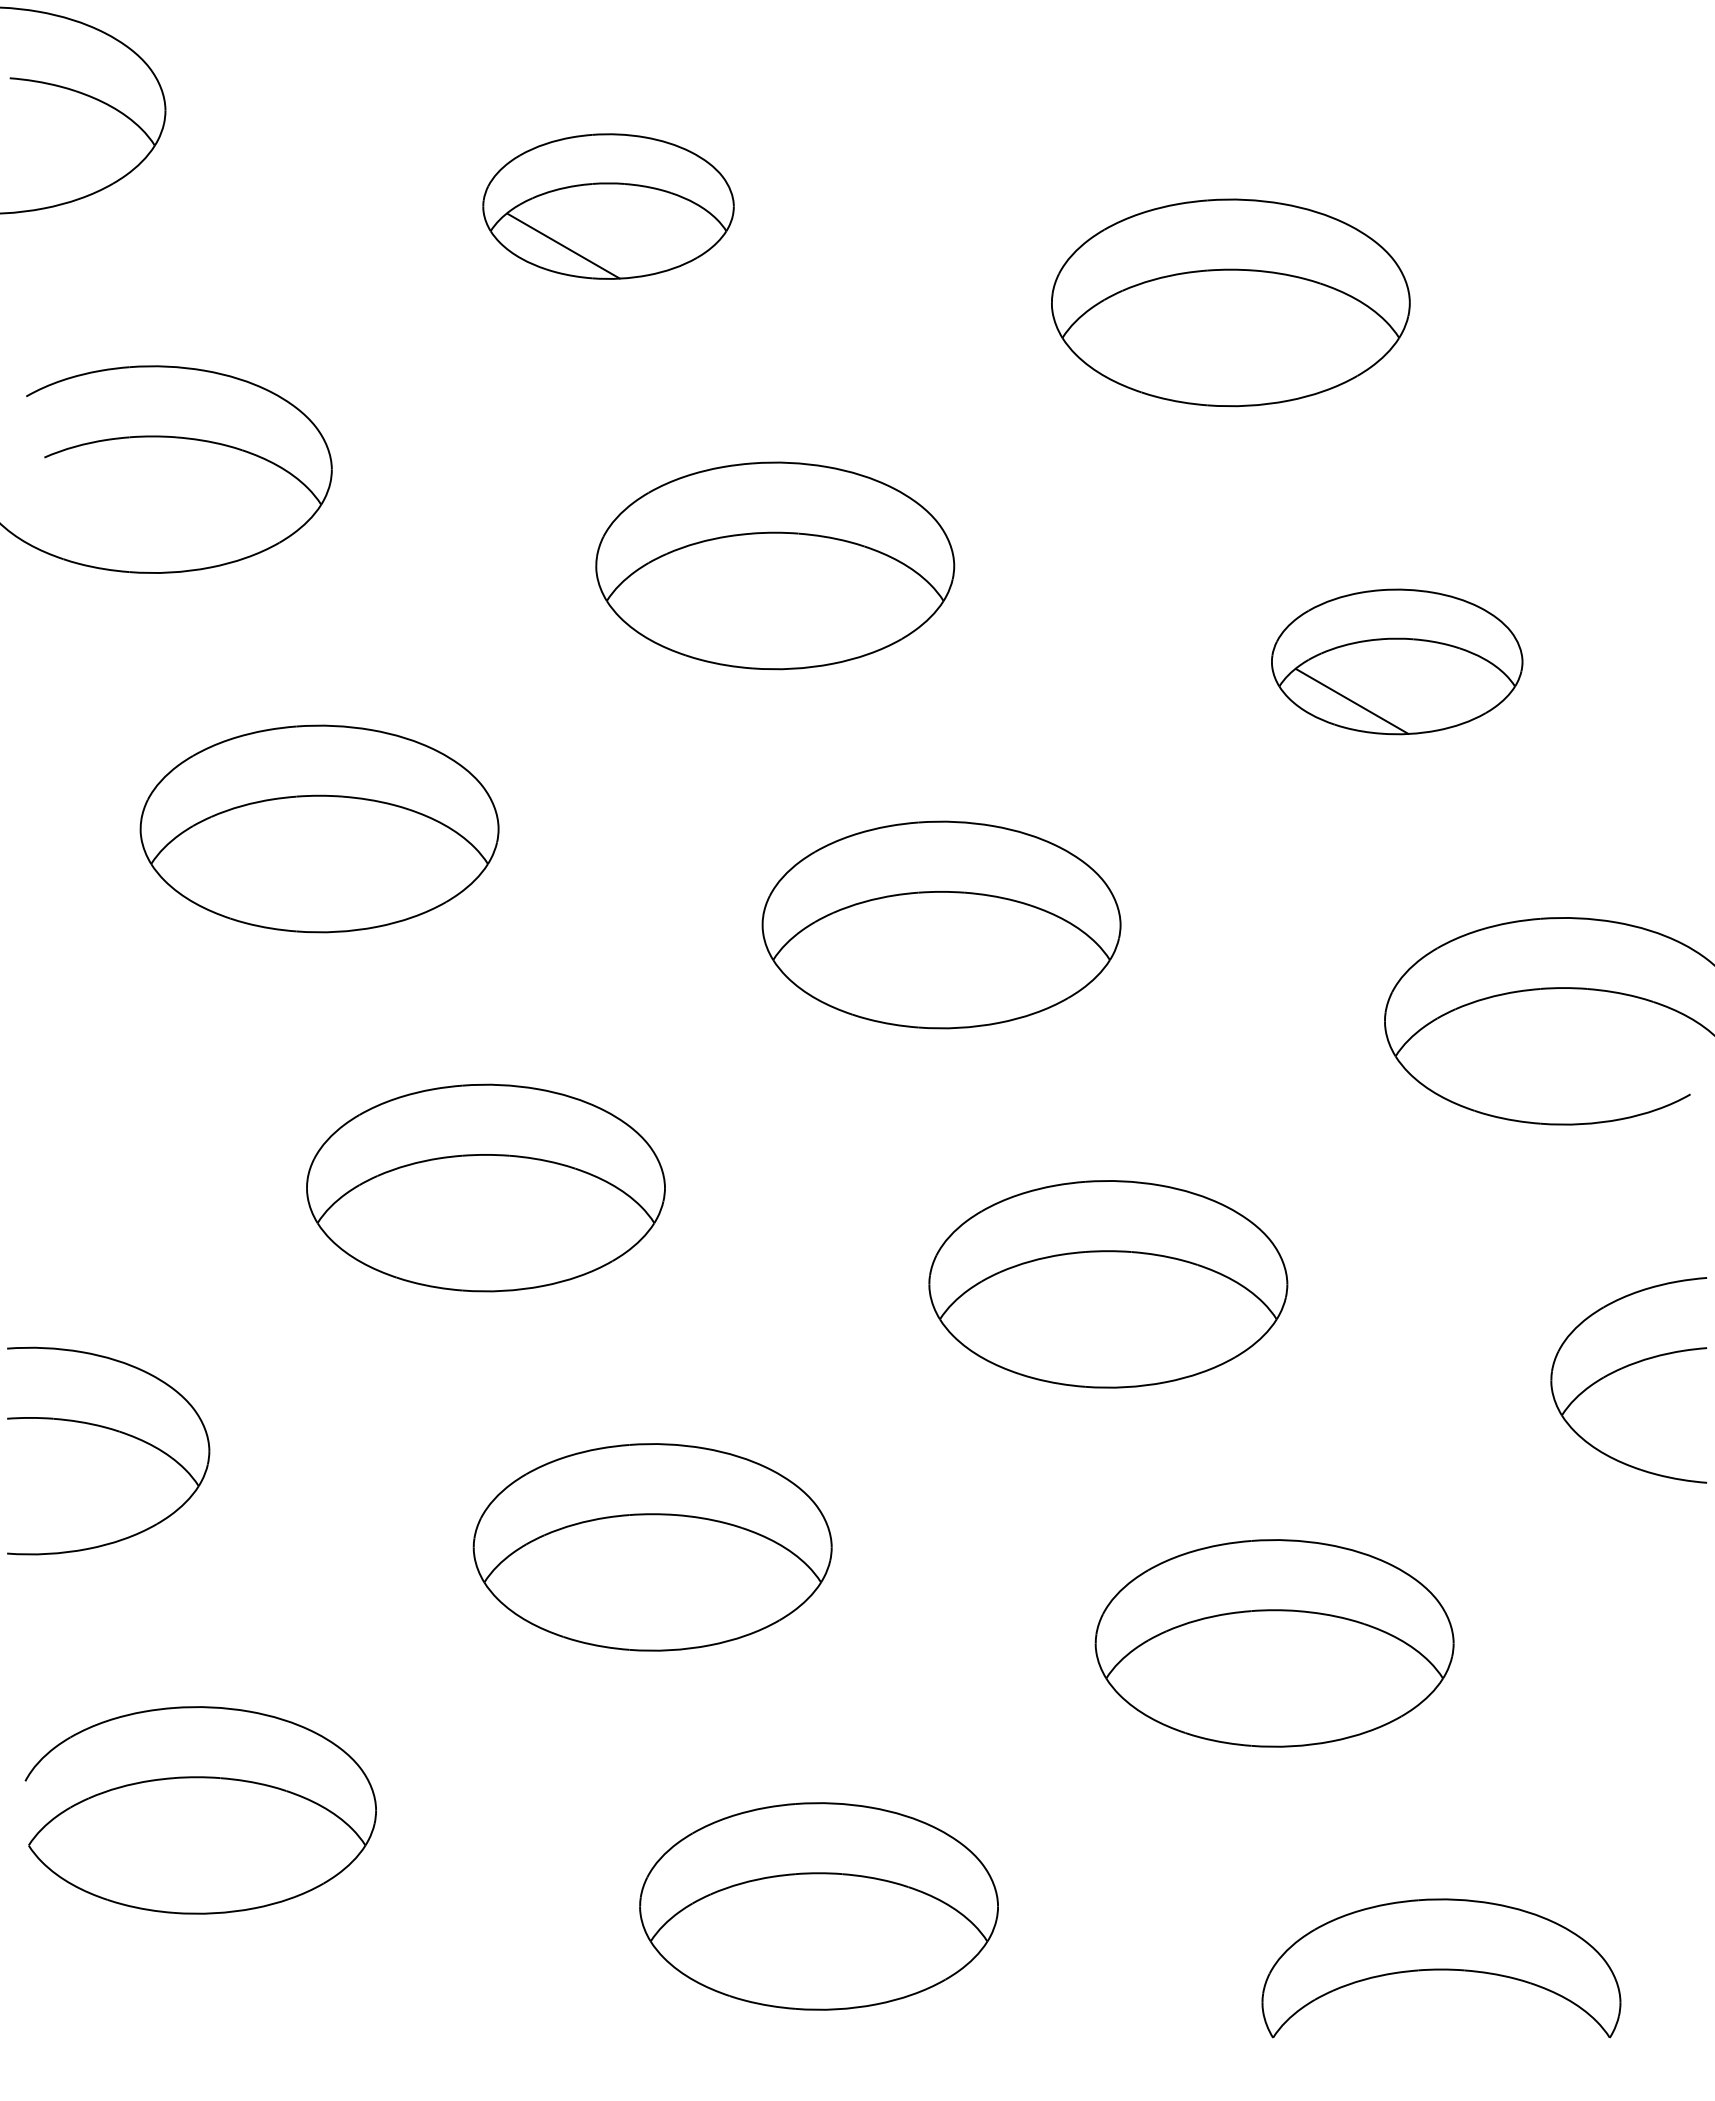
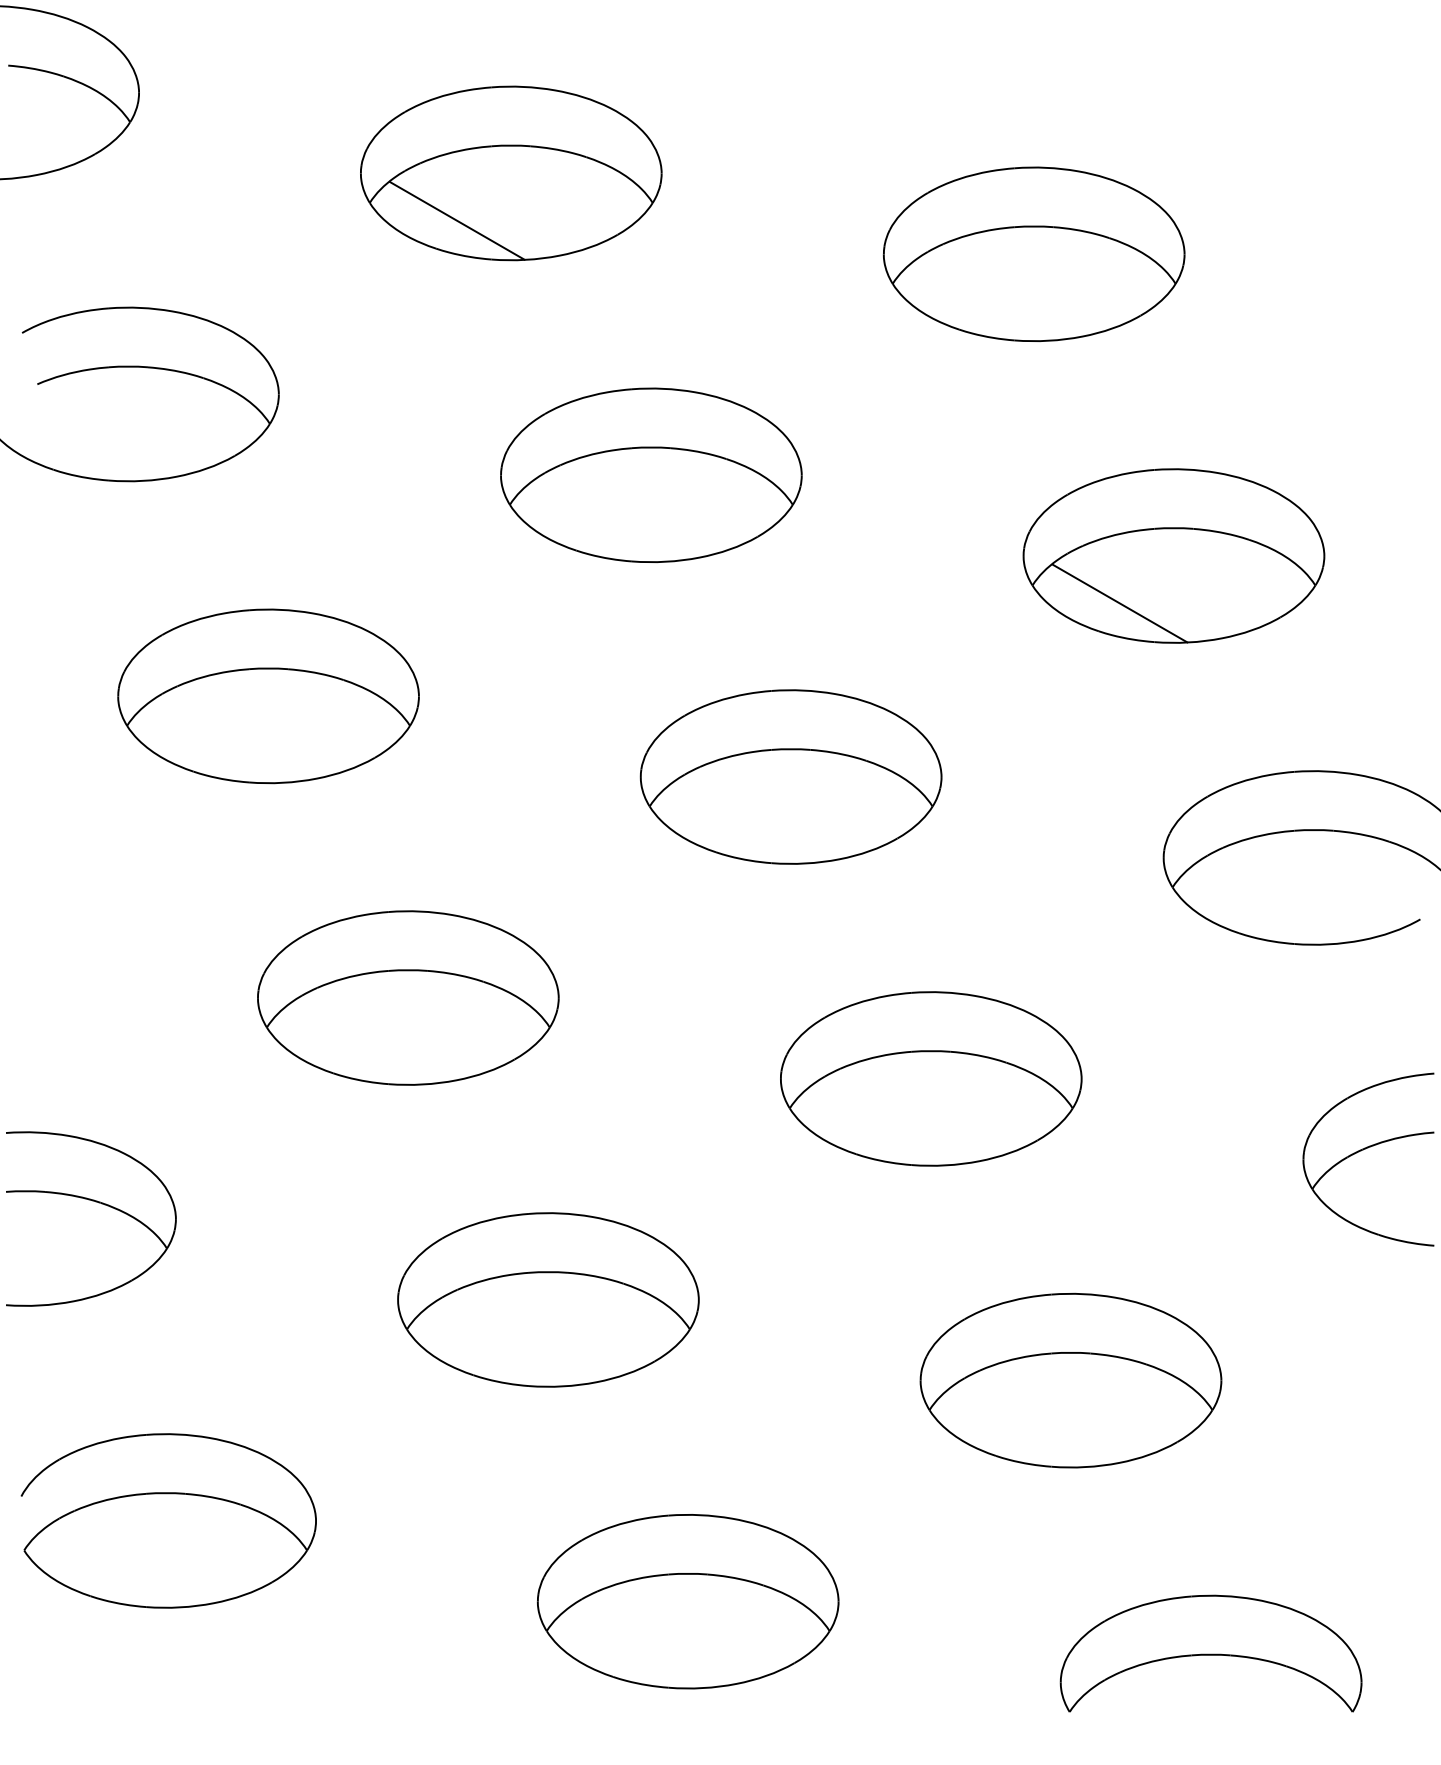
part: (608, 206) -> (511, 173), size x1.43
part: (1396, 661) -> (1173, 555), size x1.43

